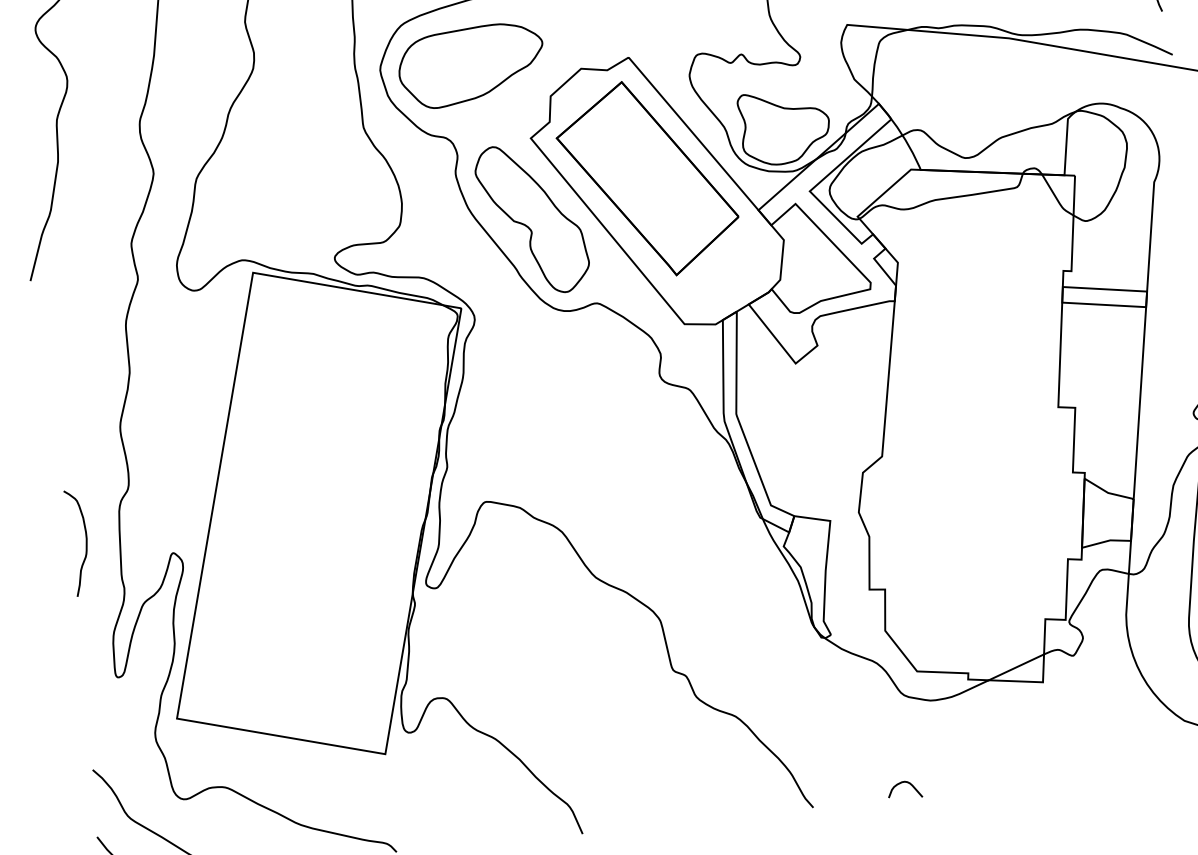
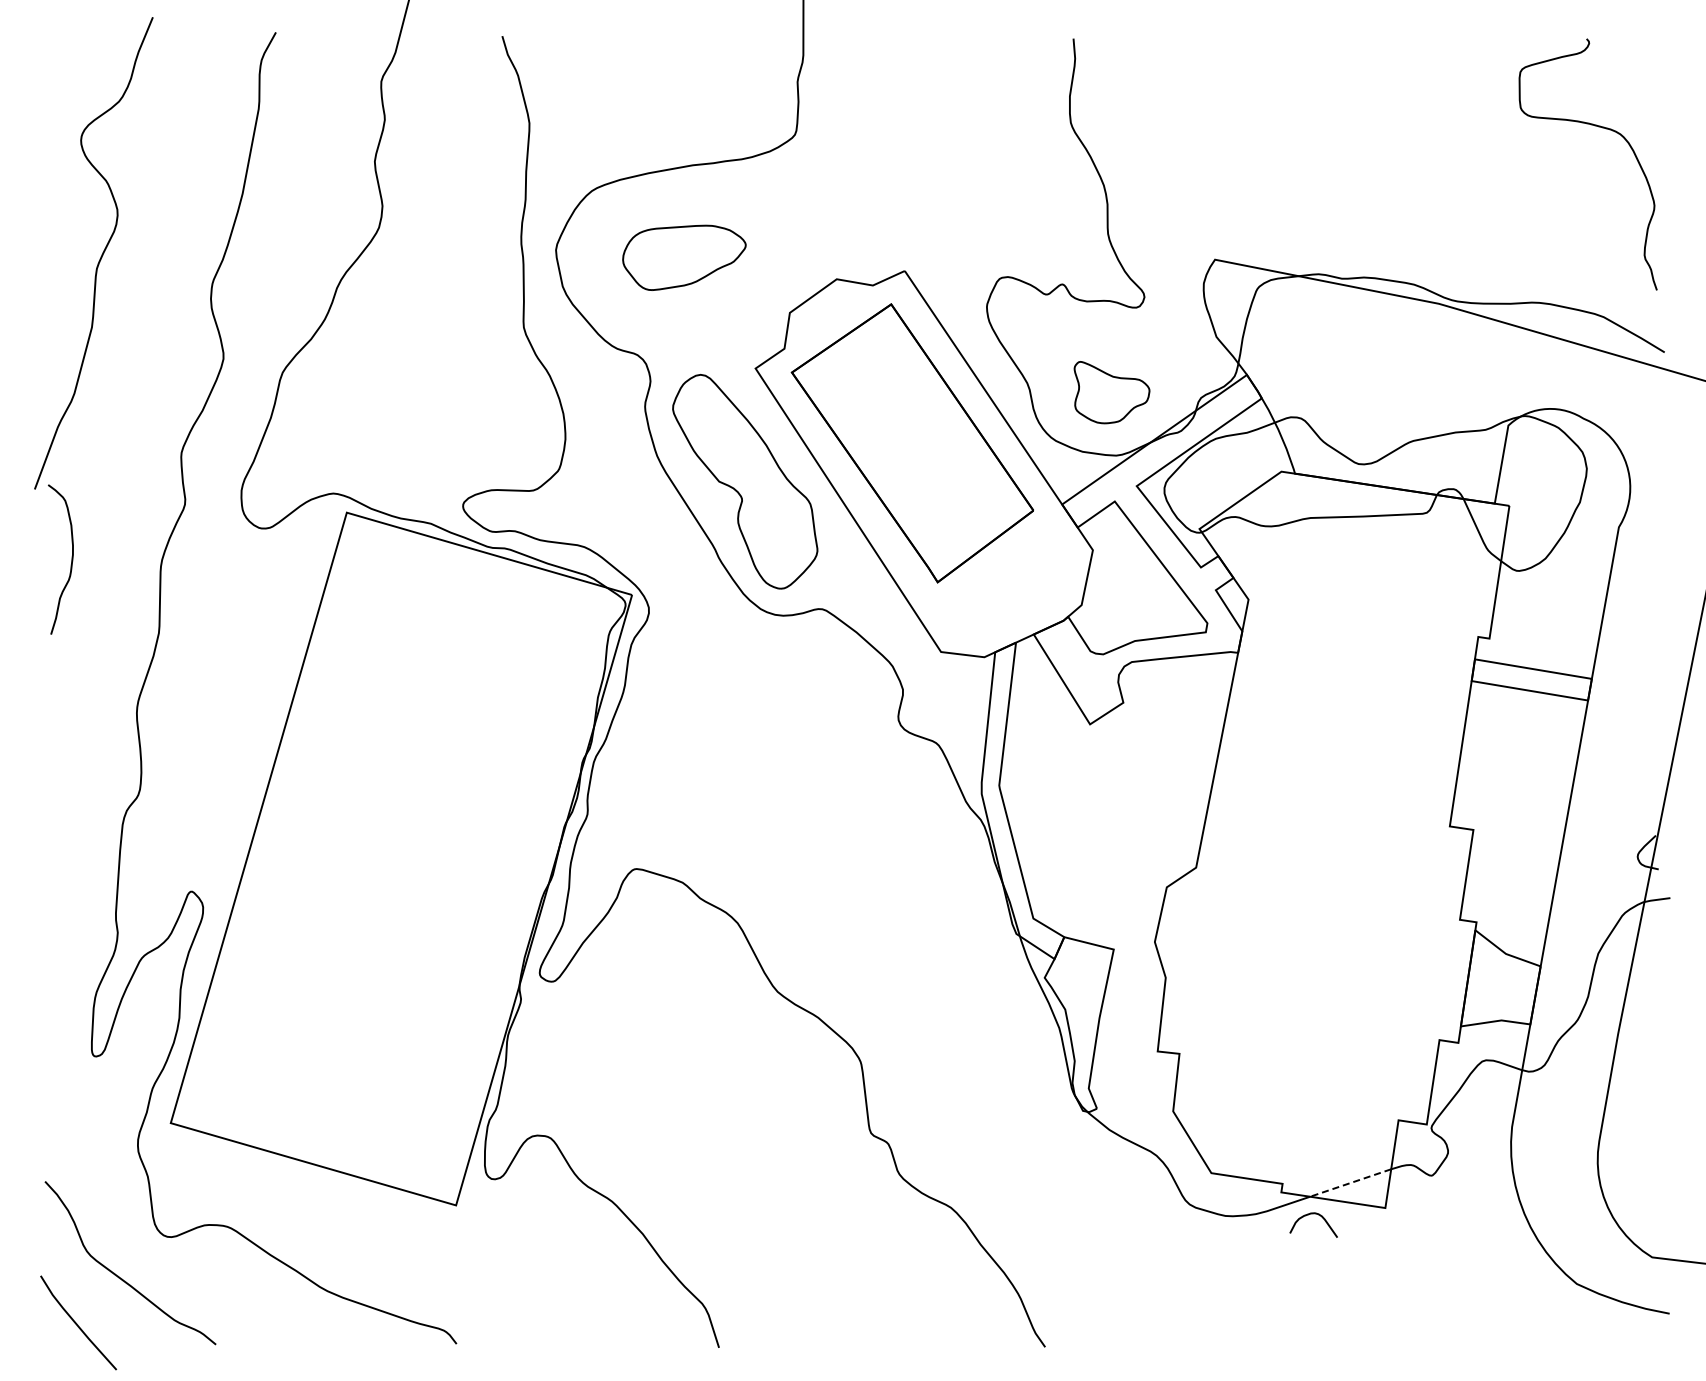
part: (471, 65) -> (684, 257), size x0.6
part: (784, 127) -> (1111, 392), size x0.6
curve: (86, 542) -> (71, 559), moved
line: (1016, 667) -> (1350, 1183), solid -> dashed
curve: (903, 782) -> (1313, 1214), moved

